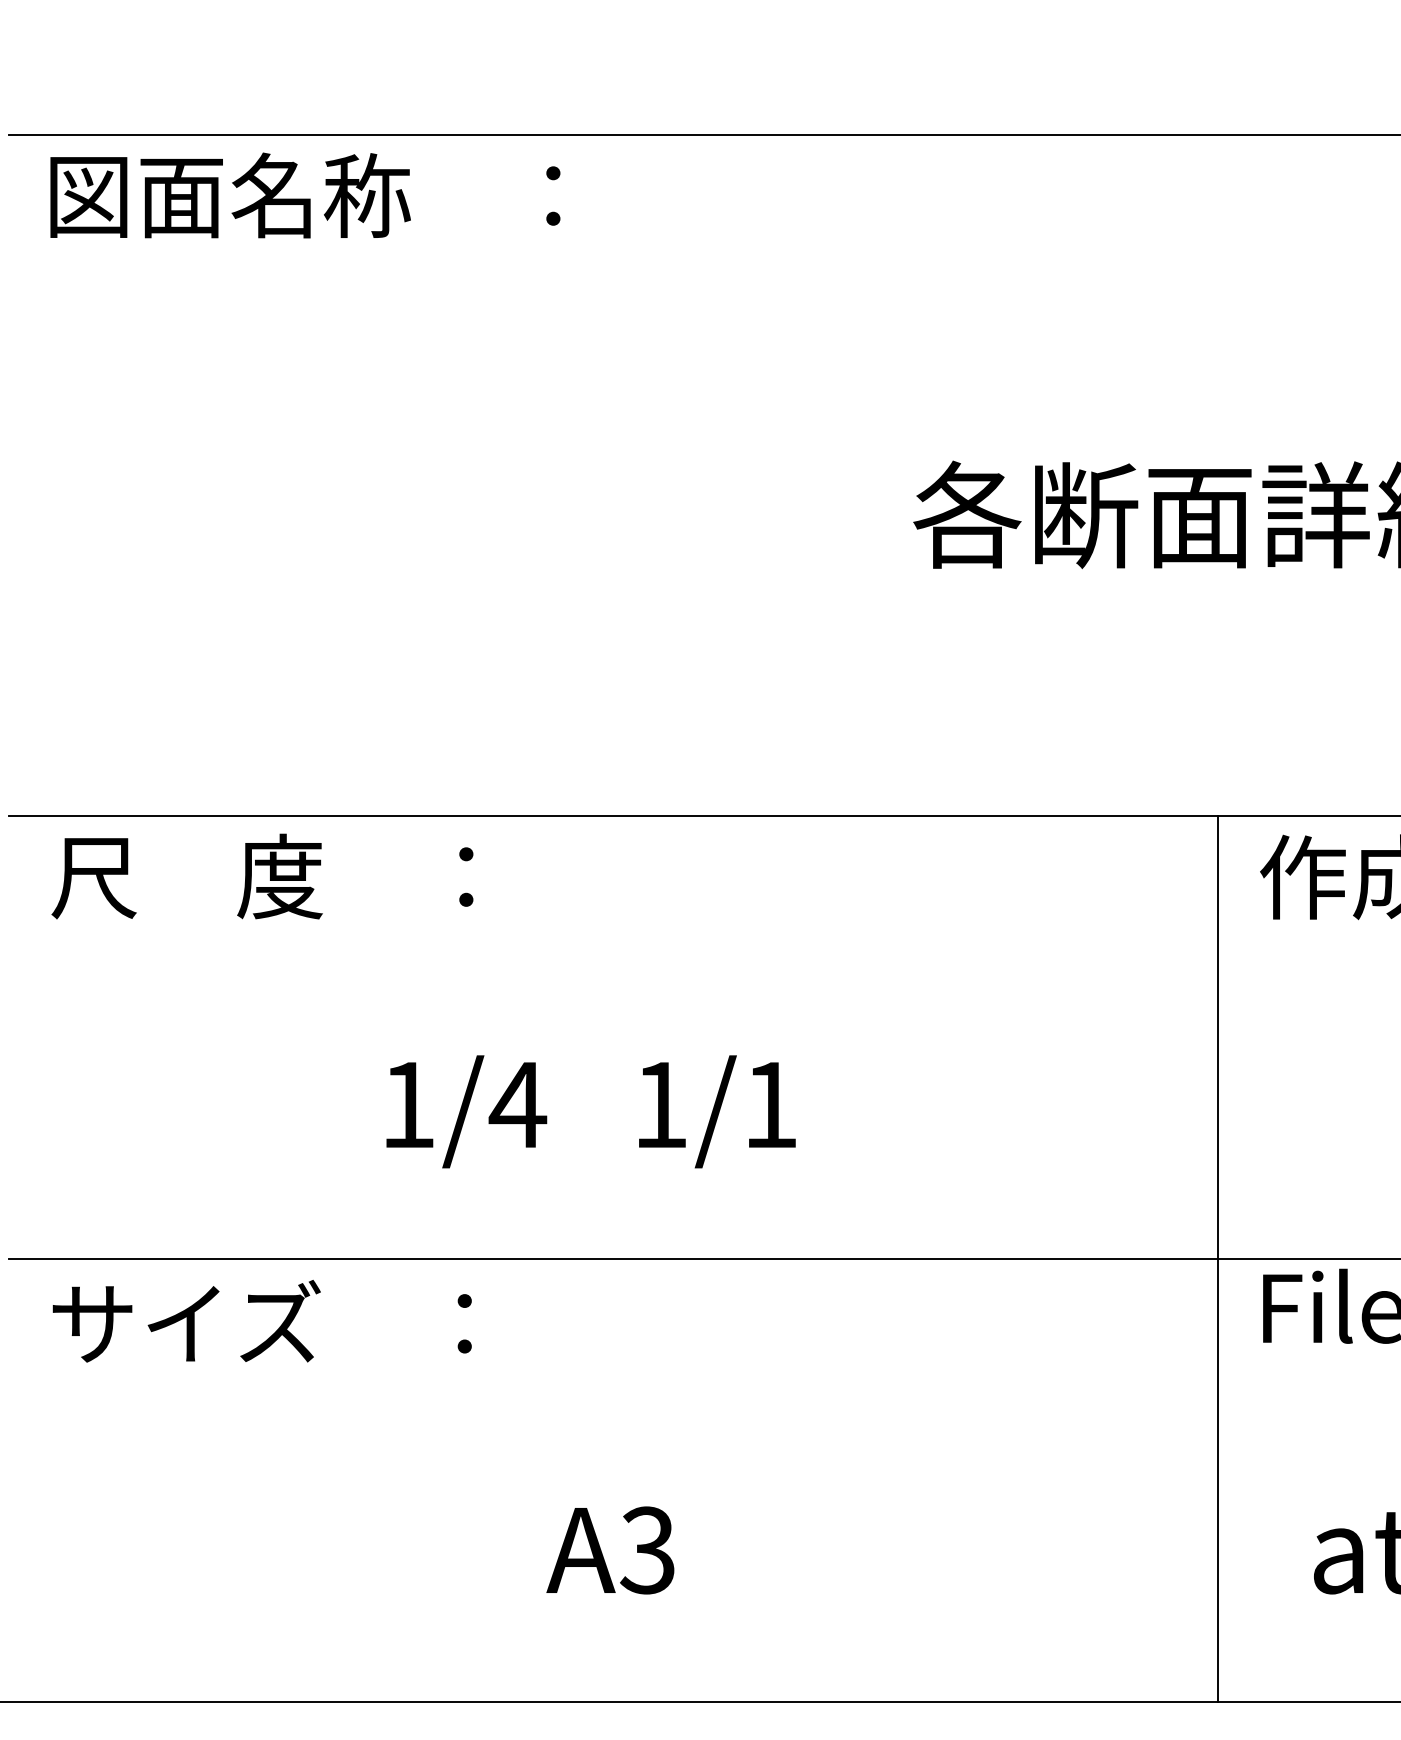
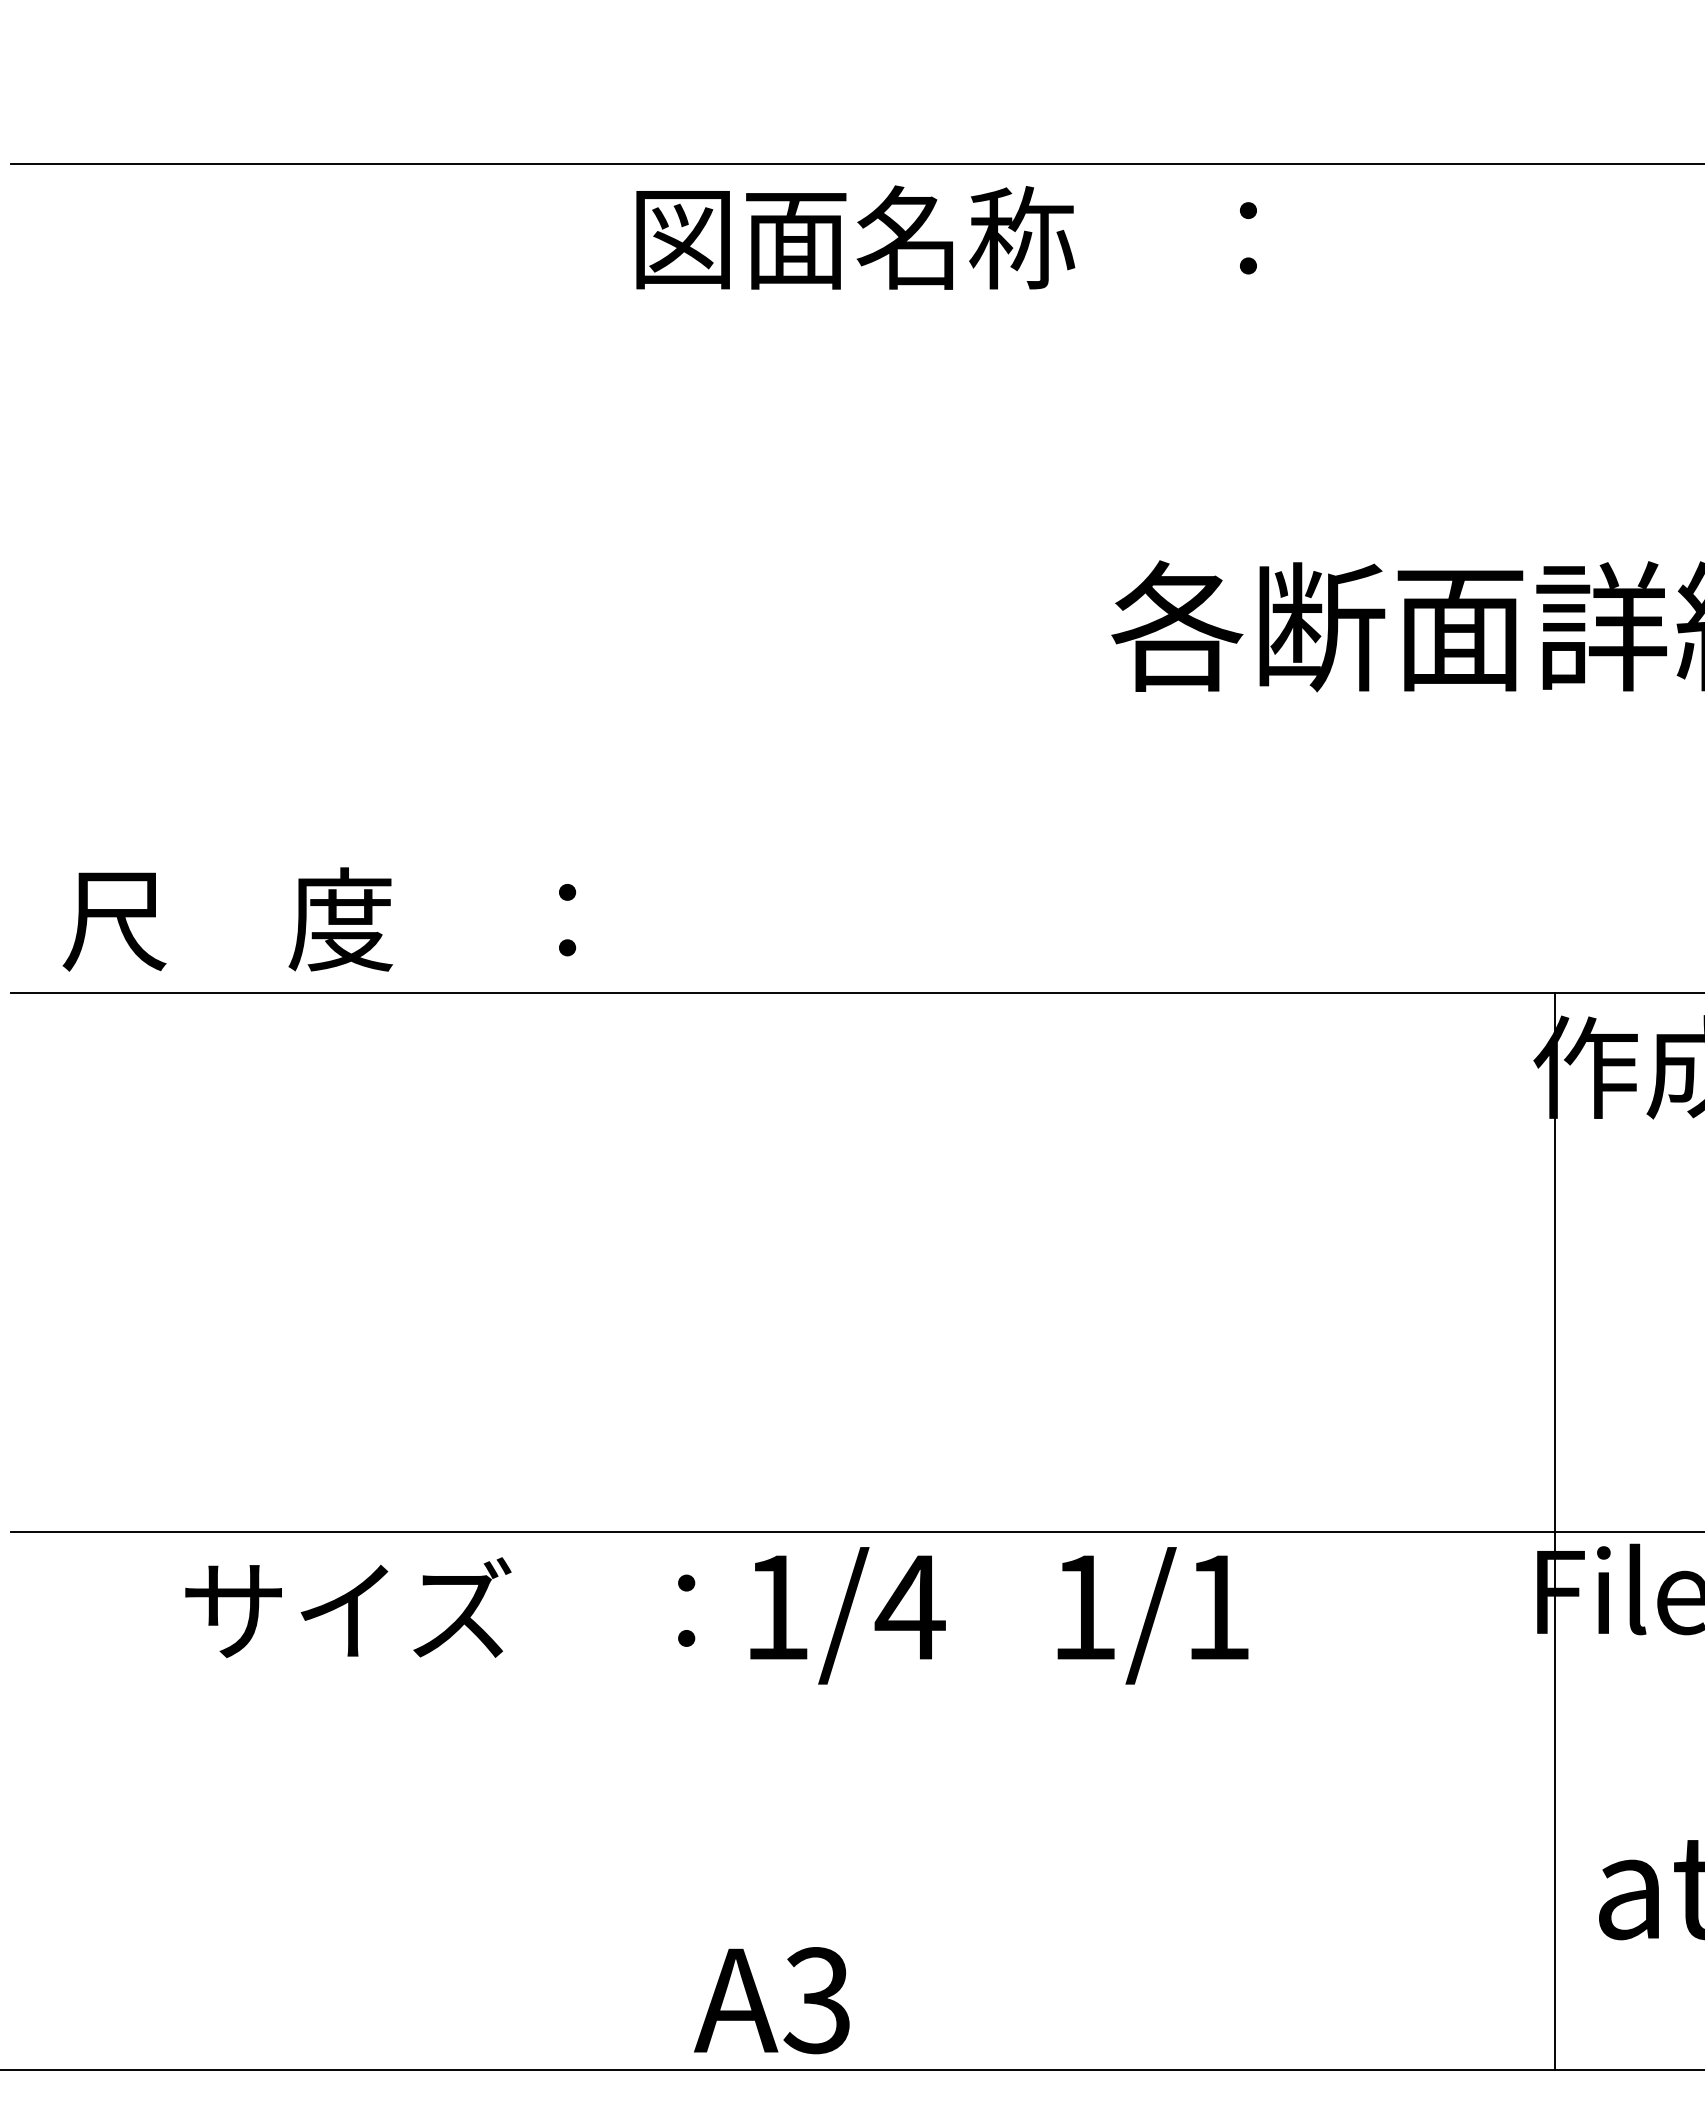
text: (305, 195) -> (946, 237), moved
text: (262, 876) -> (319, 919), moved
text: (591, 1111) -> (999, 1615), moved
line: (1218, 1258) -> (1555, 1531), moved
text: (262, 1321) -> (440, 1607), moved
text: (610, 1550) -> (771, 2000), moved

